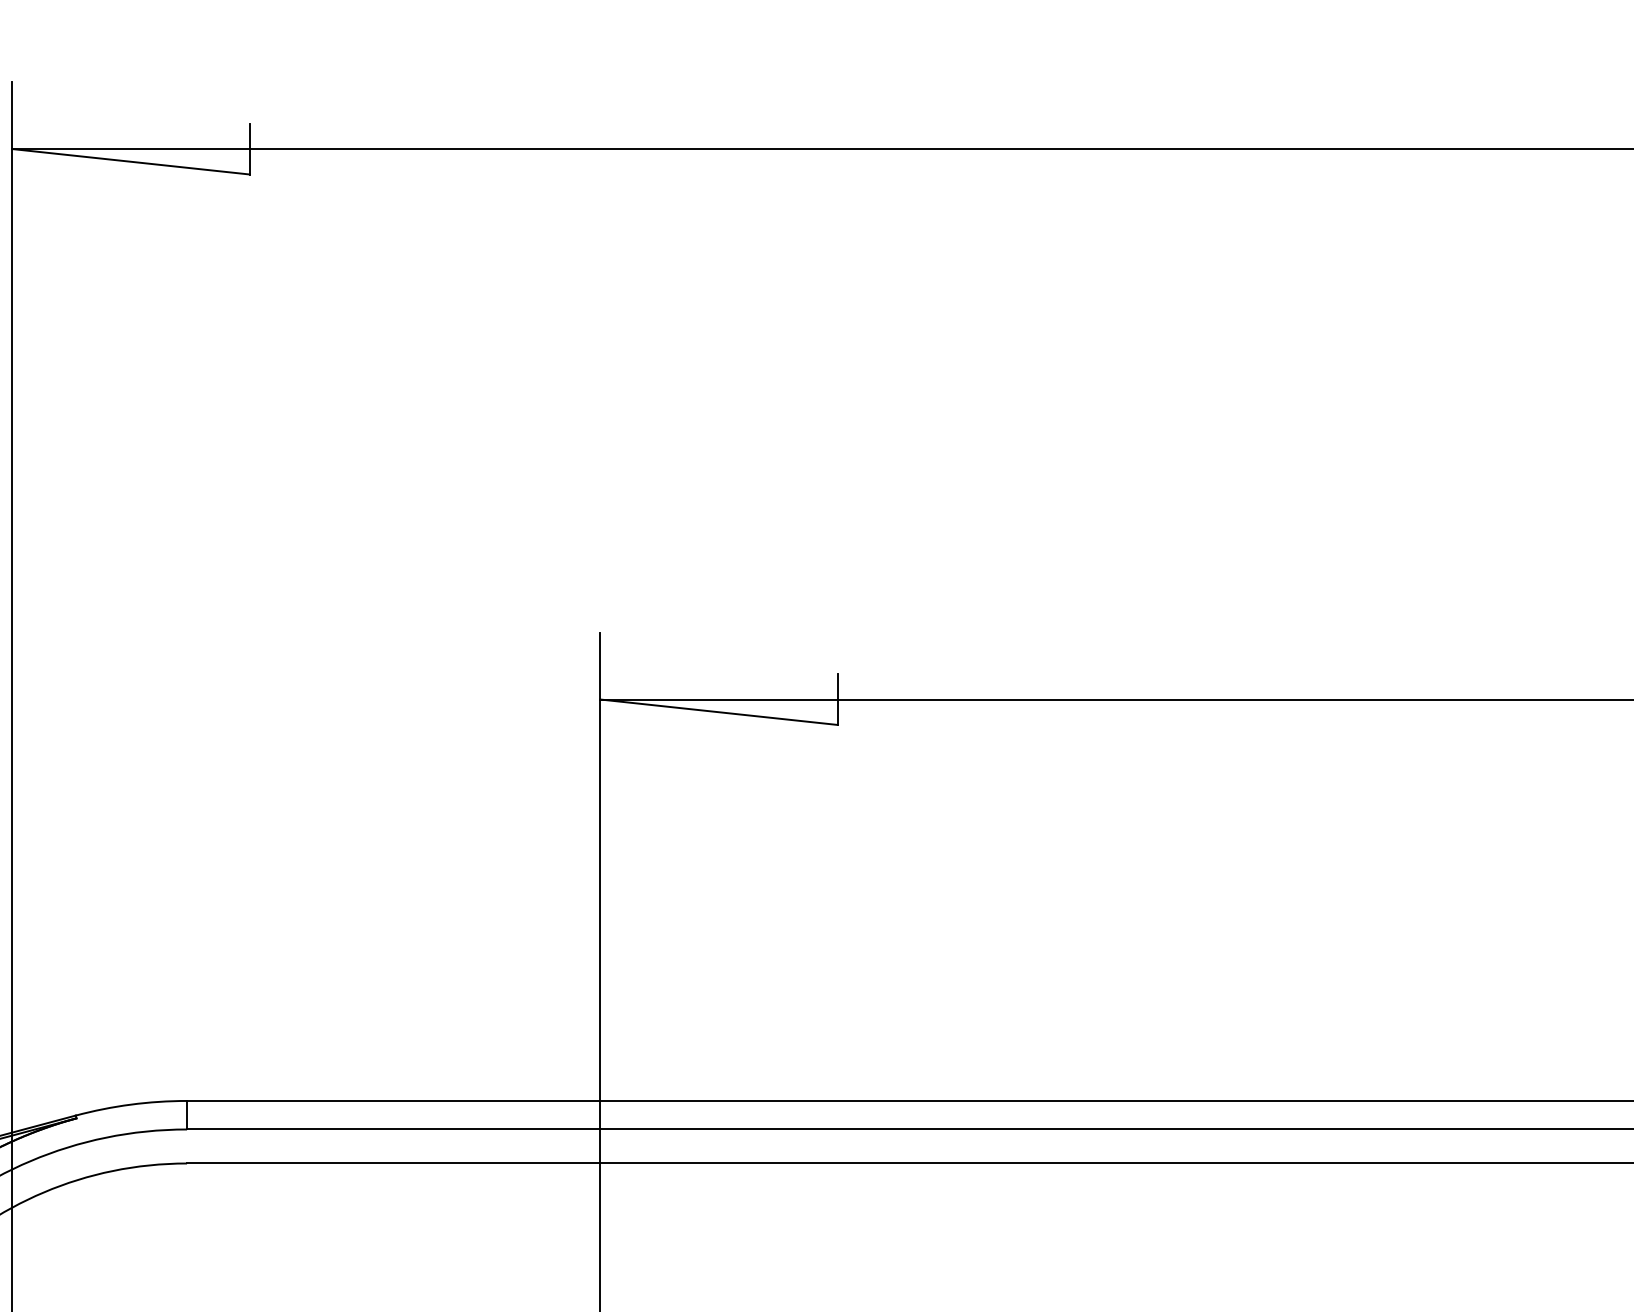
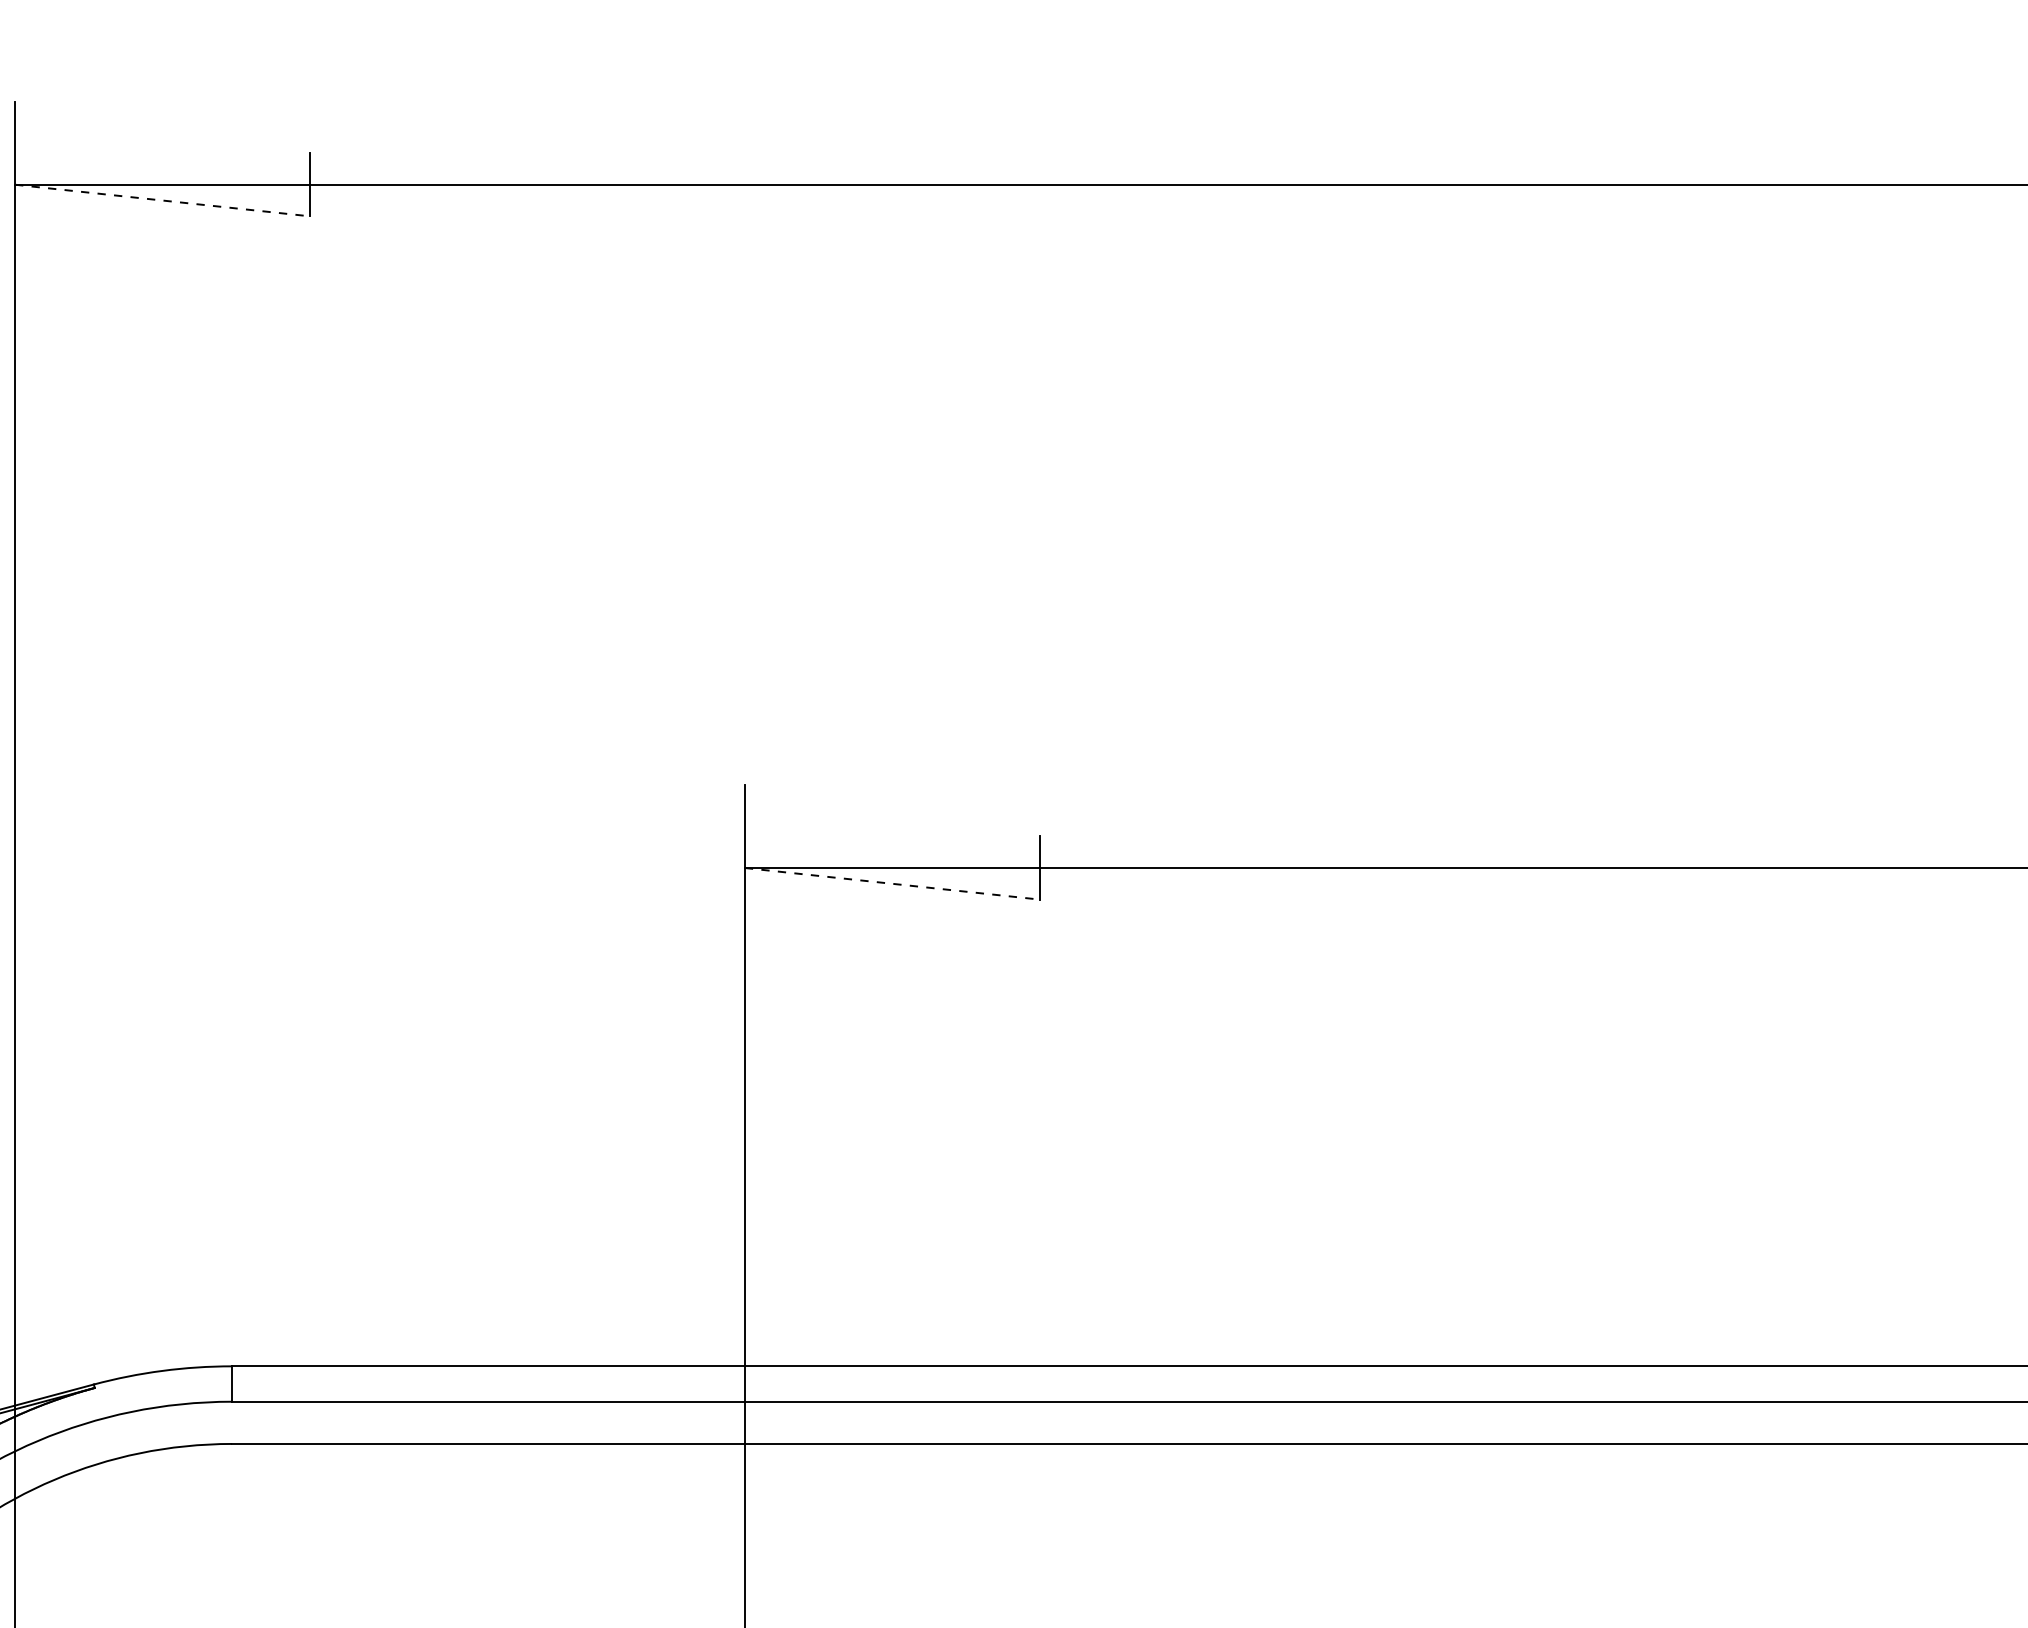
line: (131, 161) -> (163, 200), solid -> dashed
line: (719, 711) -> (892, 883), solid -> dashed

